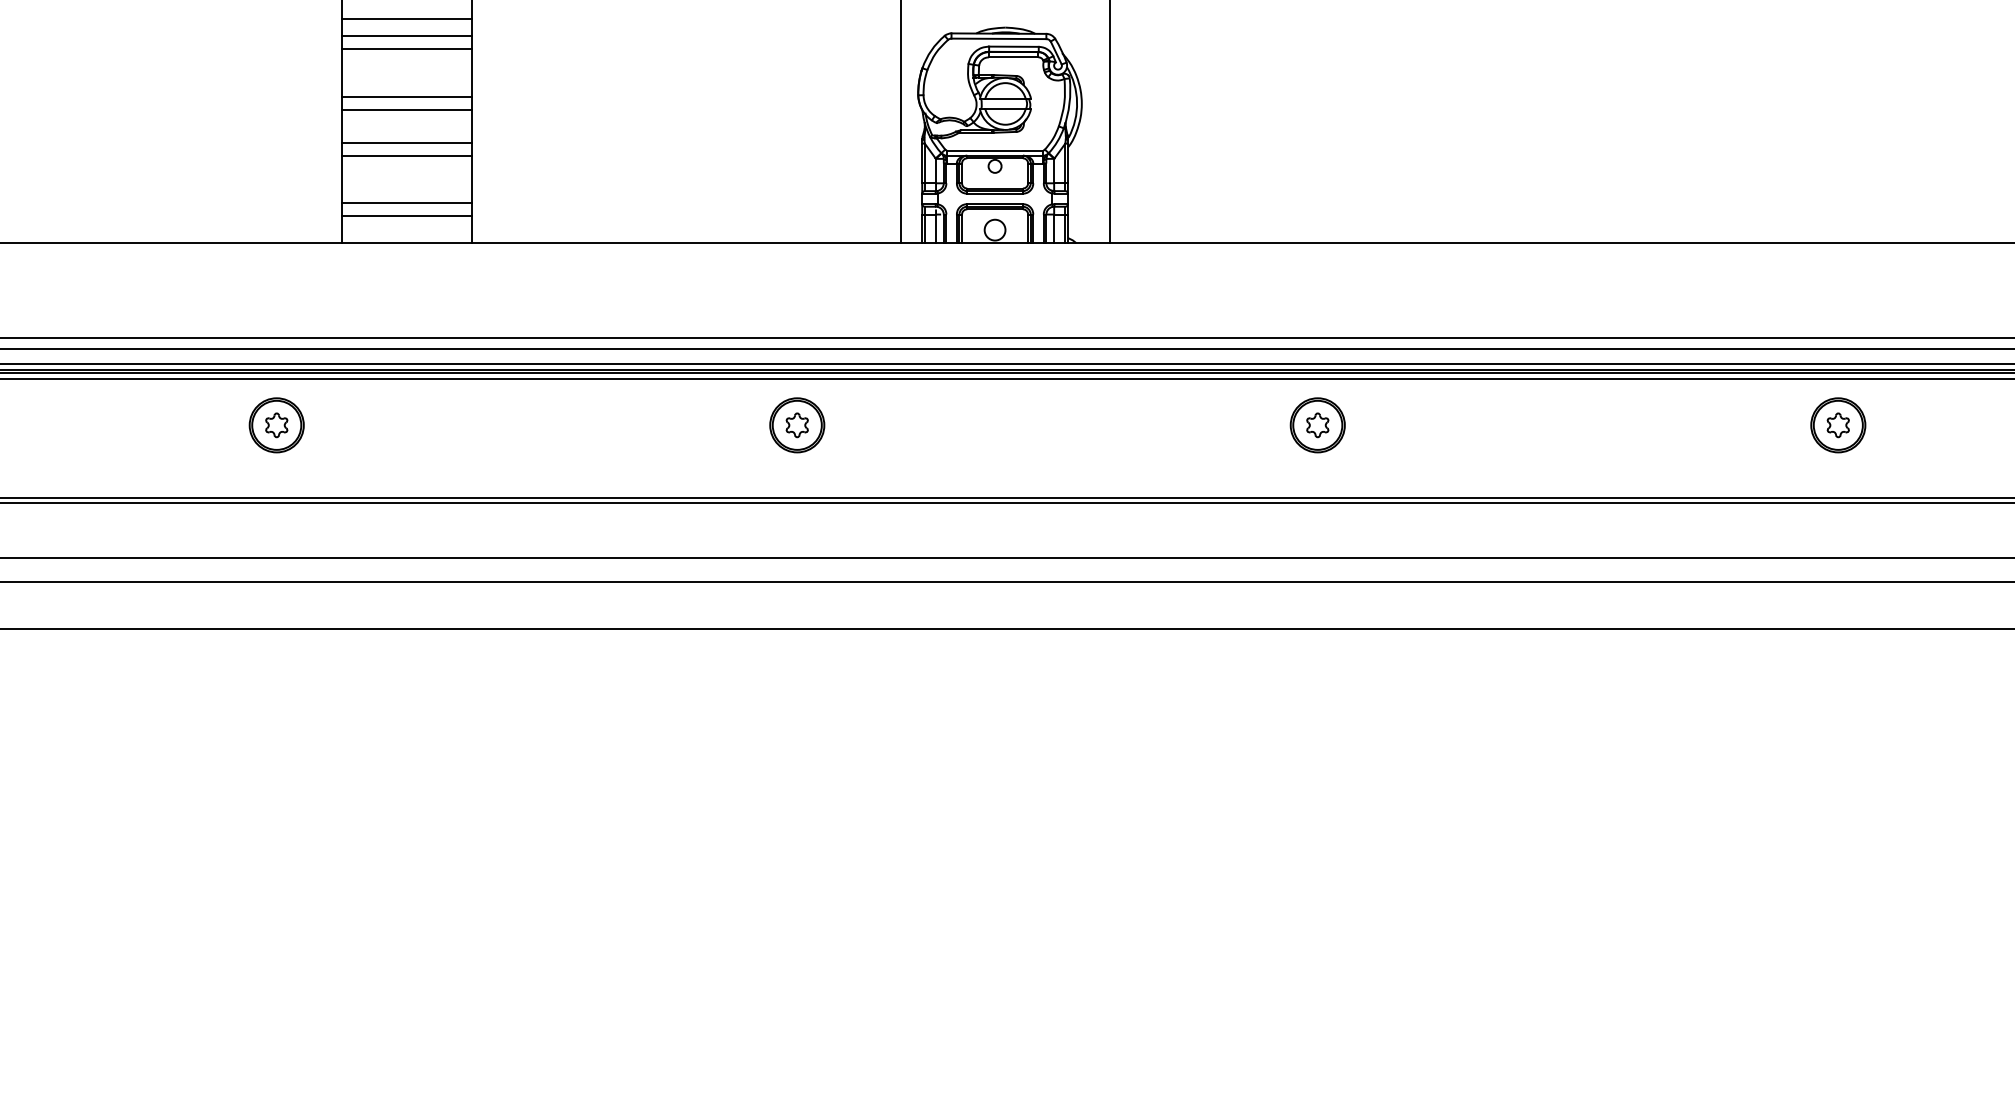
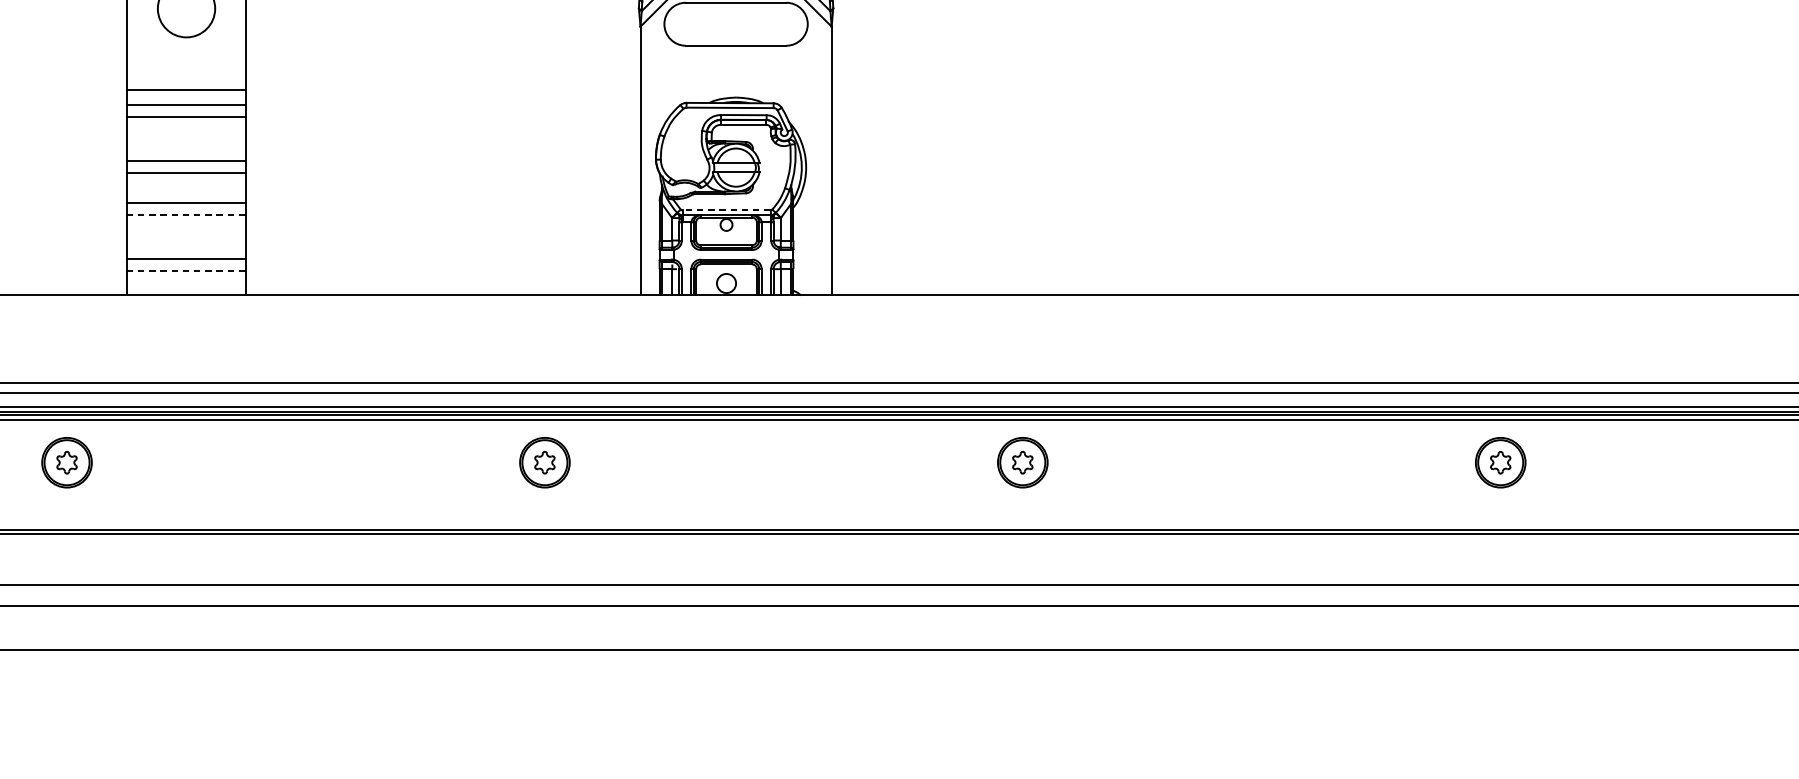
line: (995, 150) -> (726, 210), solid -> dashed
line: (407, 155) -> (187, 214), solid -> dashed
line: (407, 216) -> (187, 270), solid -> dashed

